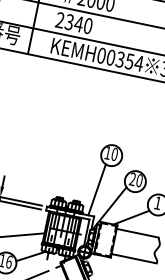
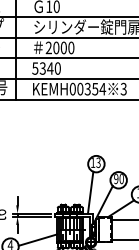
text: (60, 20) -> (35, 68), 2340 -> 5340
text: (114, 154) -> (98, 162), 10 -> 13
text: (132, 180) -> (116, 179), 20 -> 90

